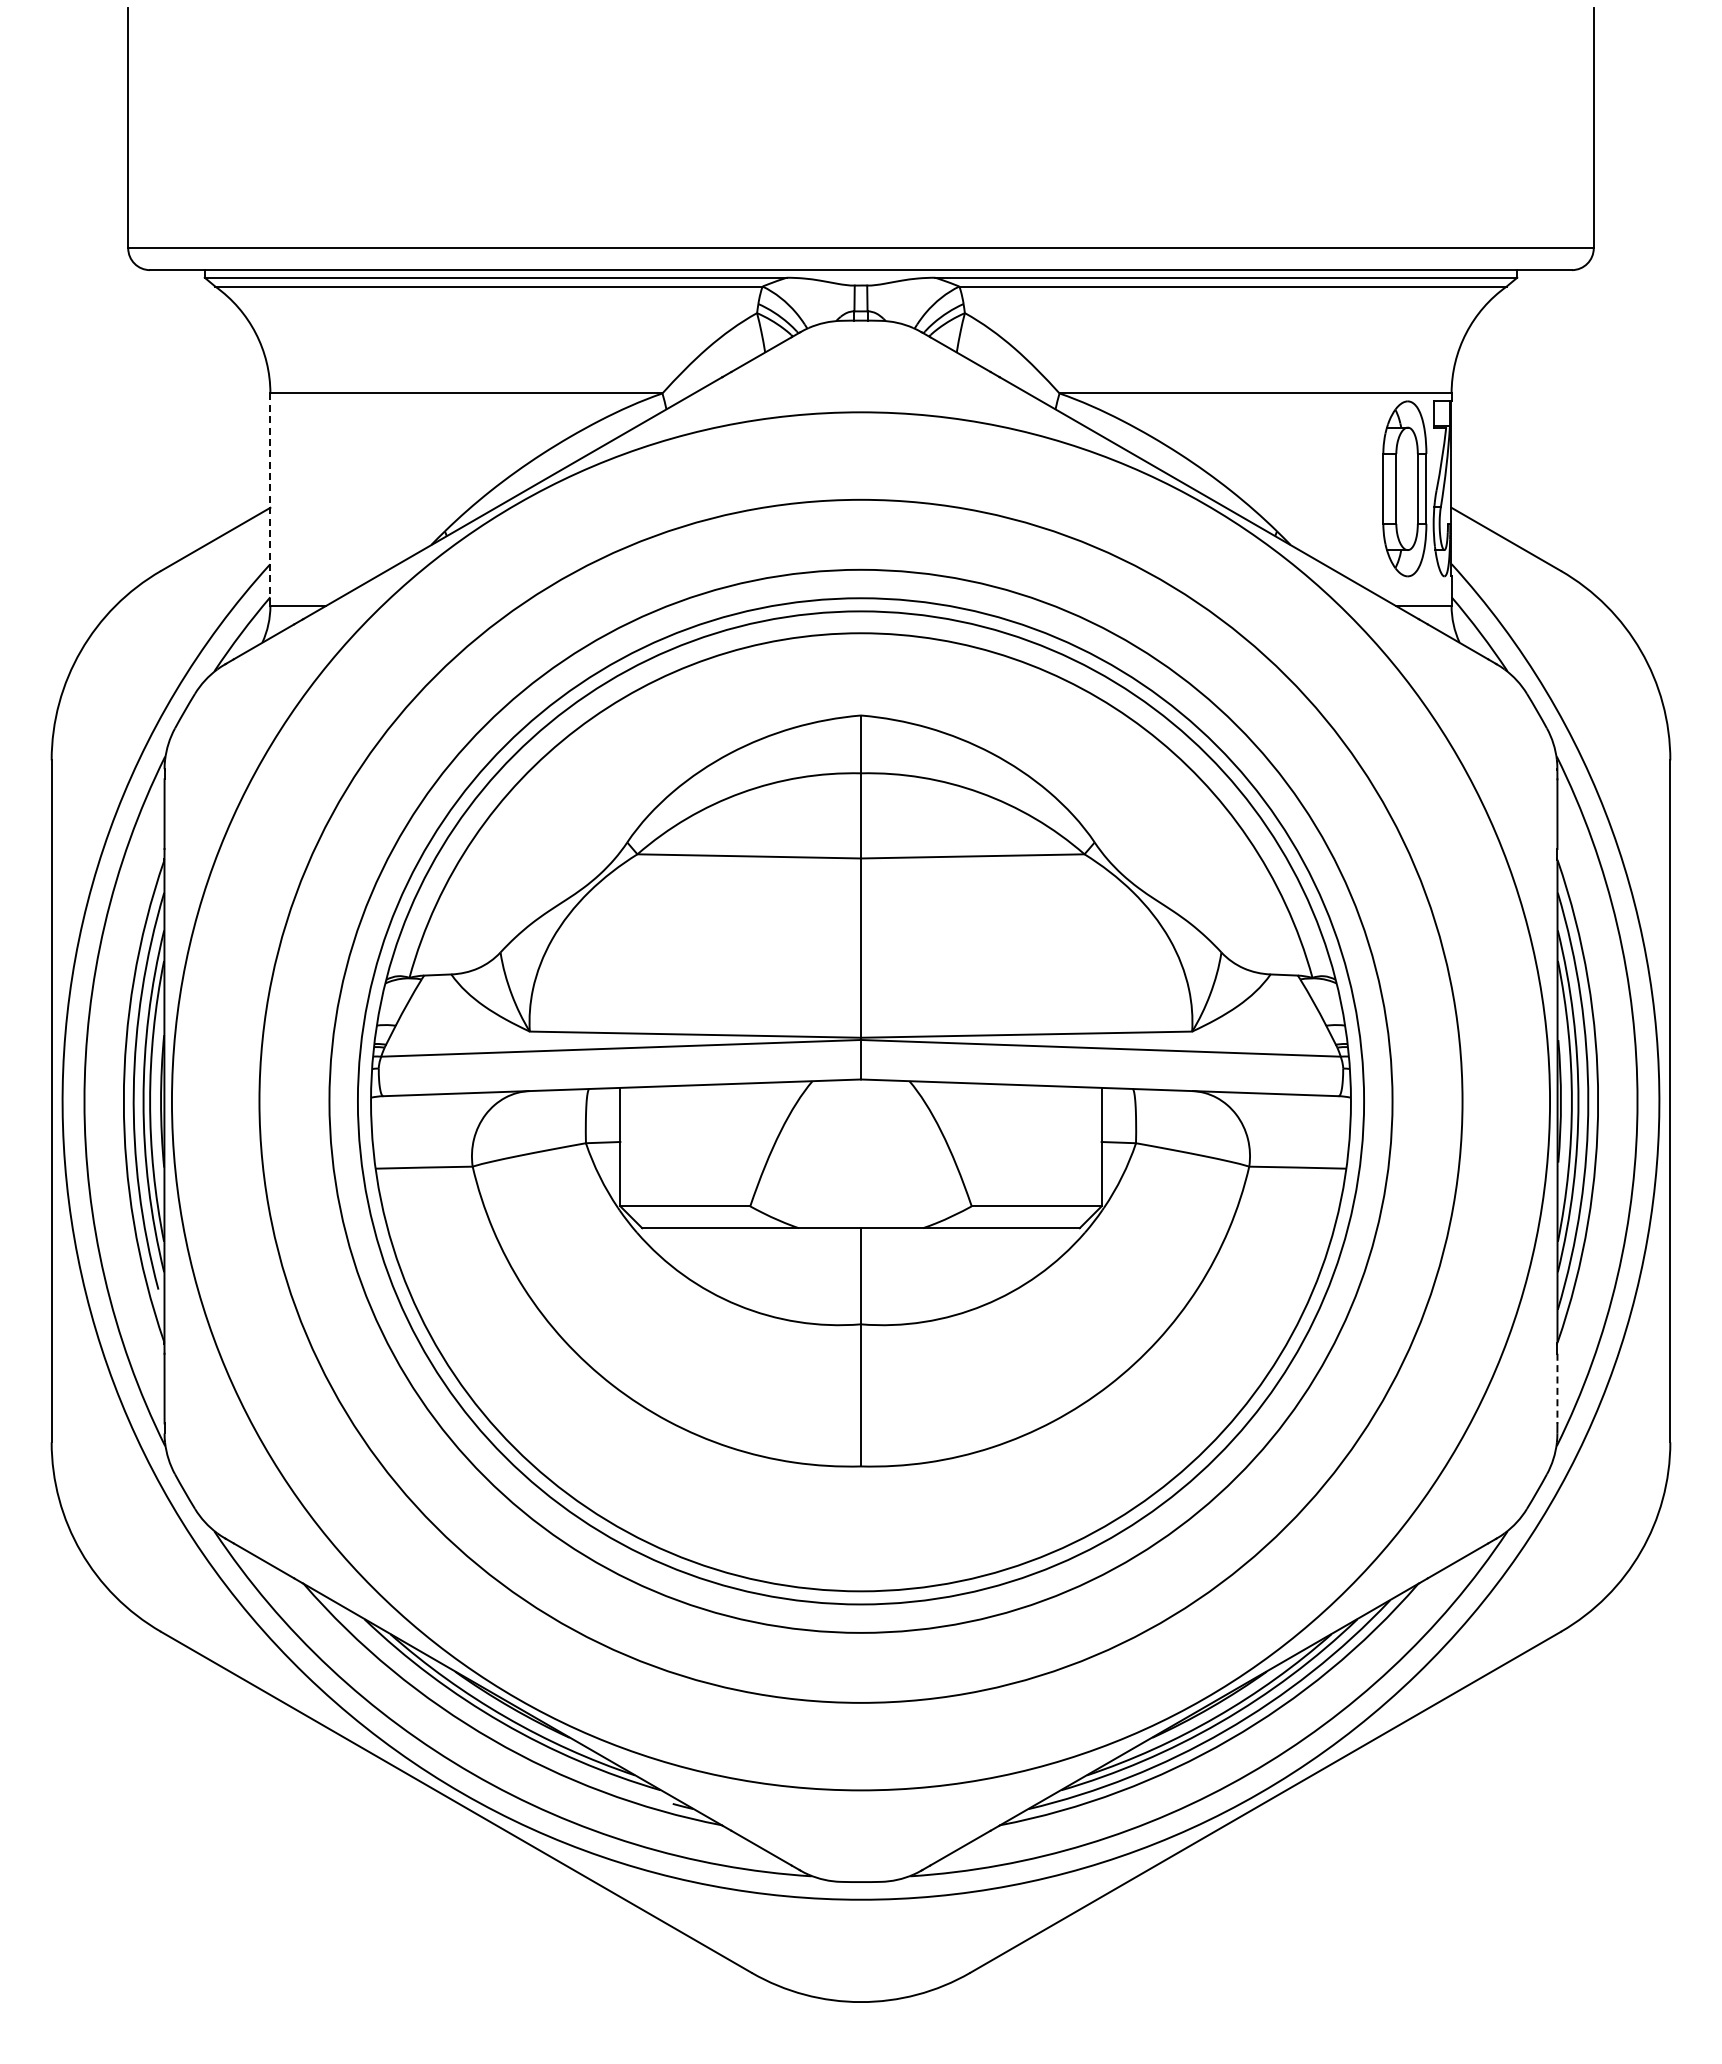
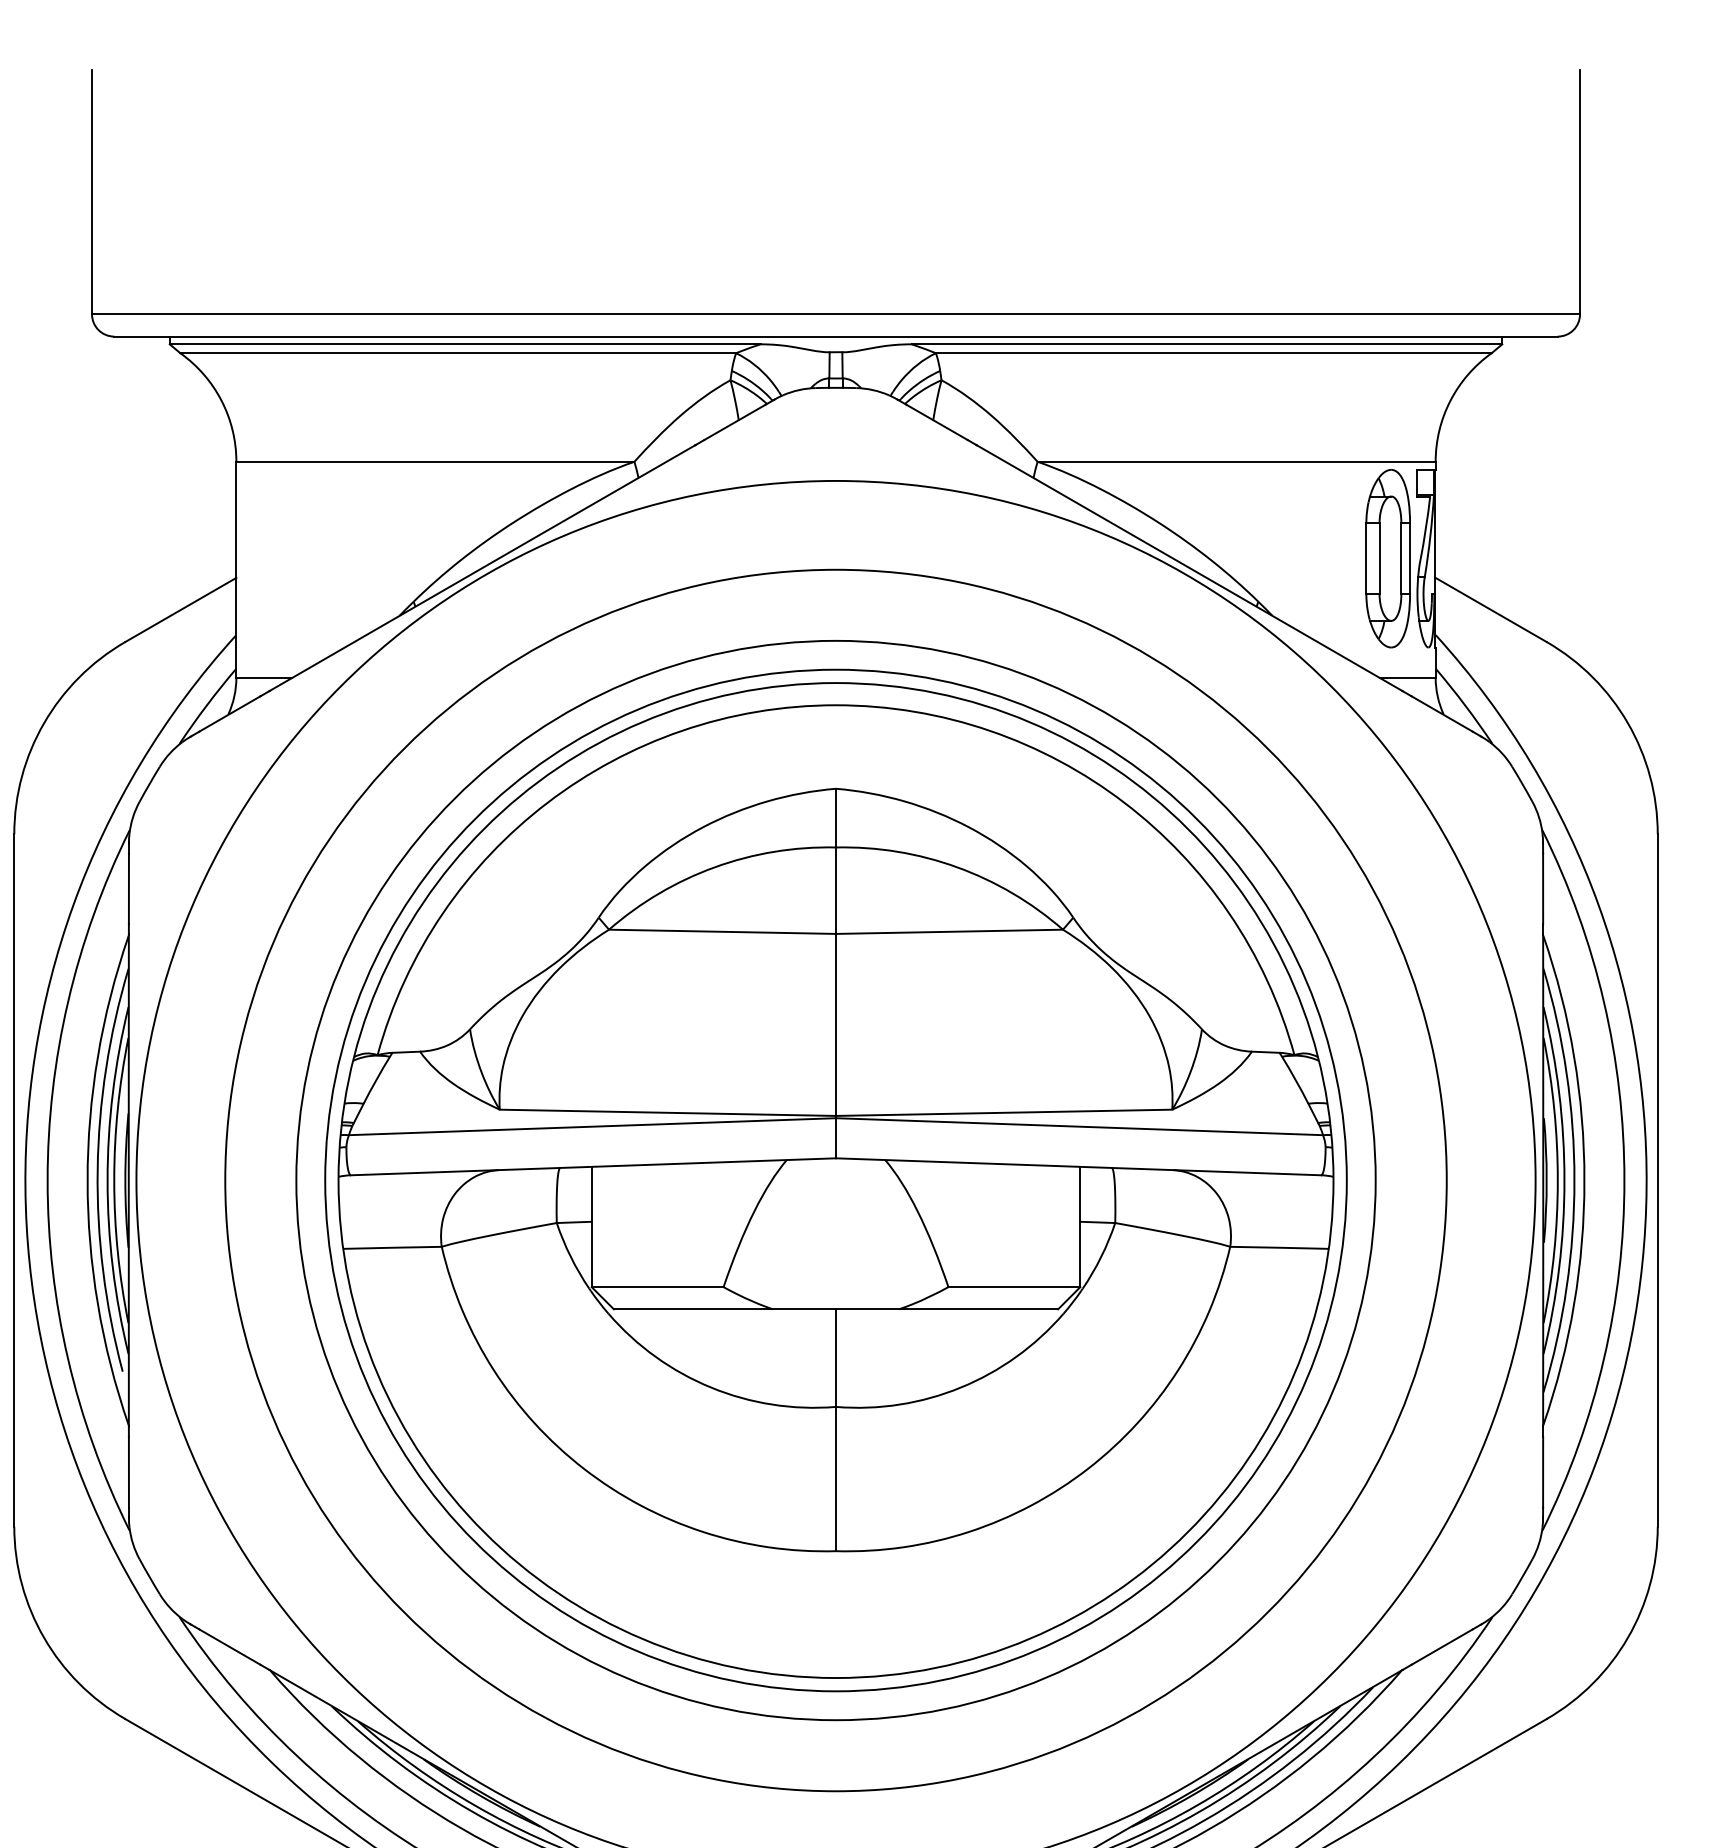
line: (270, 500) -> (236, 570), dashed -> solid
line: (1557, 1388) -> (1543, 1472), dashed -> solid

